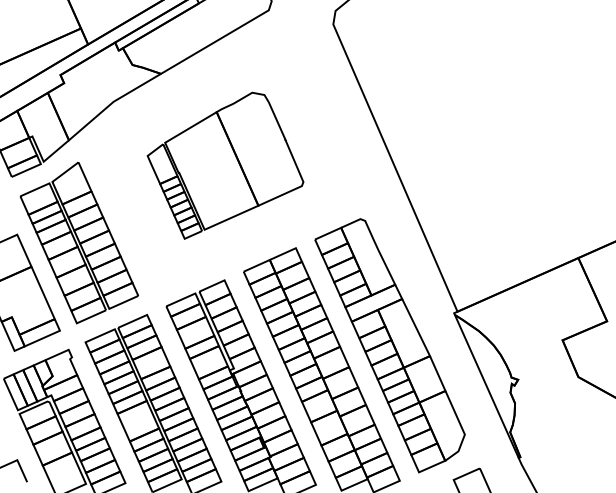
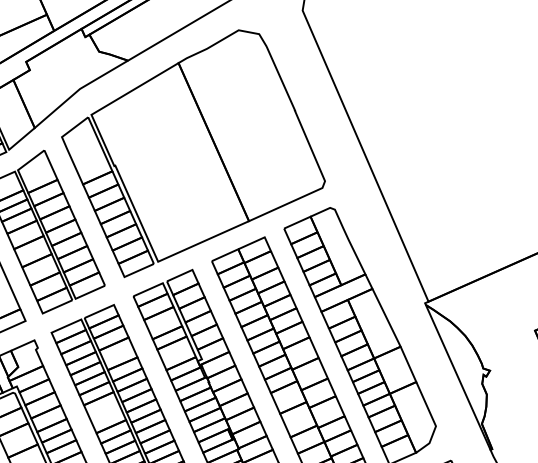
part: (225, 165) -> (193, 153), size x1.67

